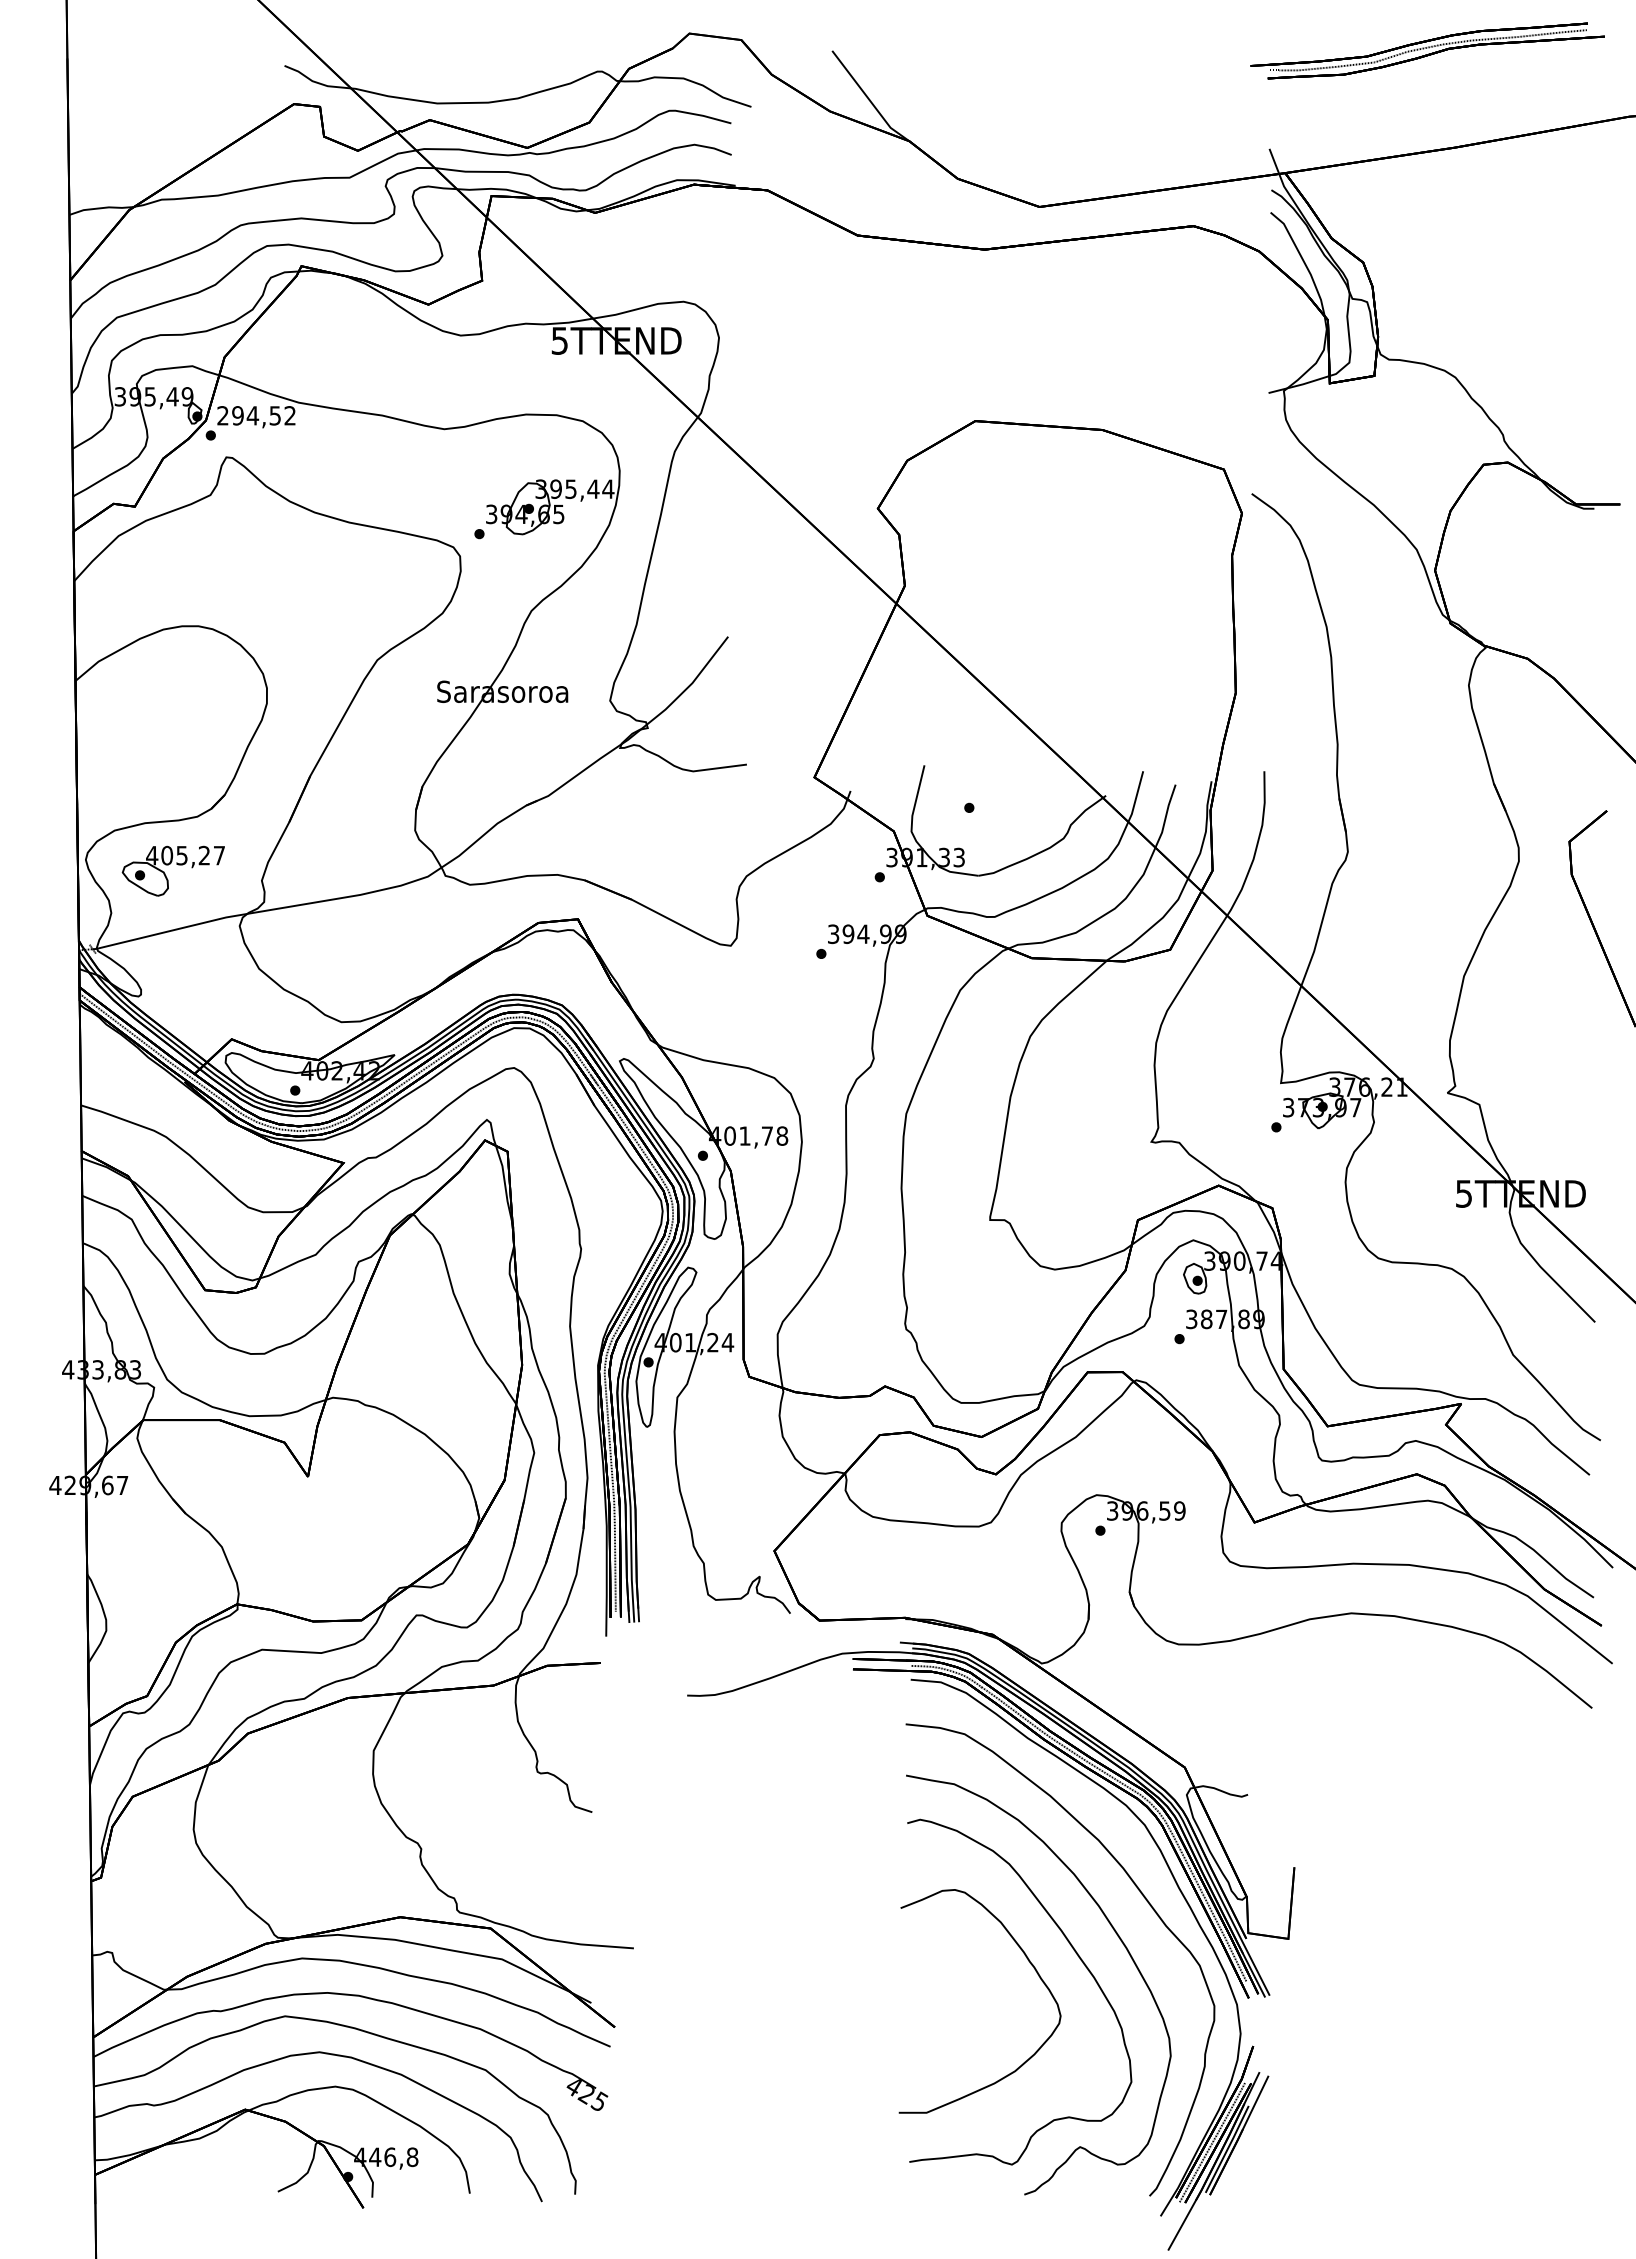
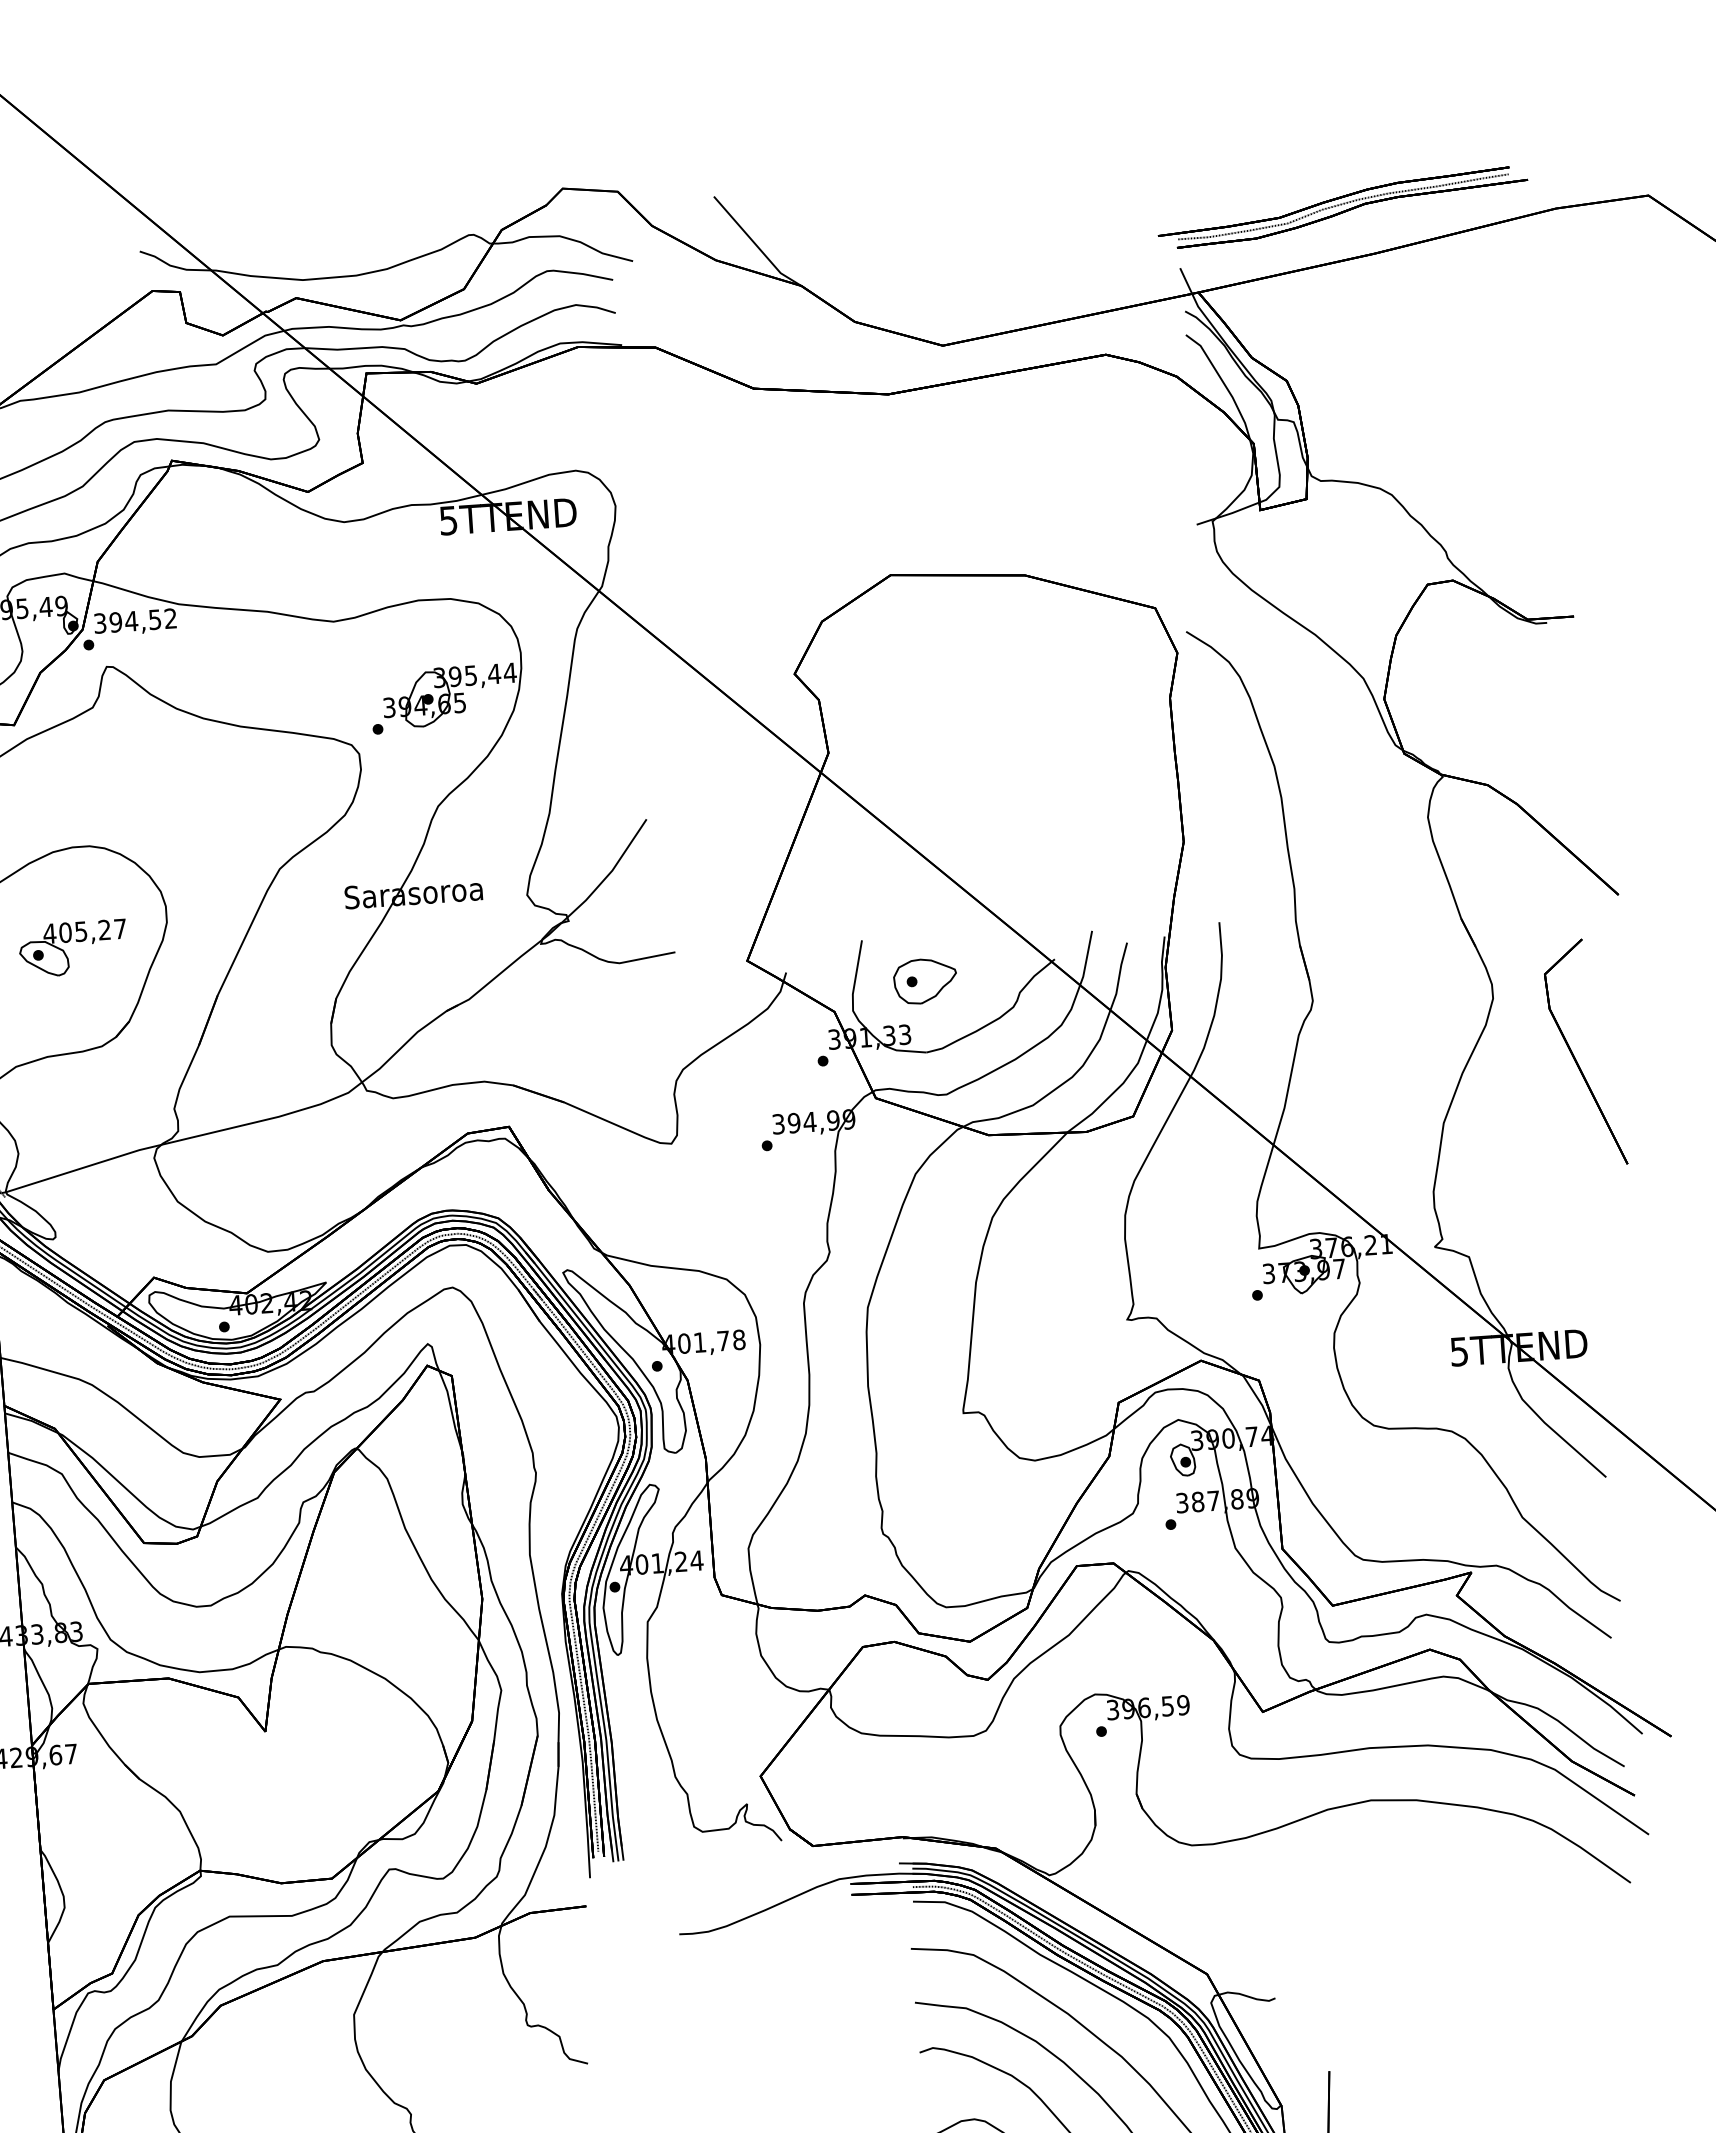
part: (1427, 50) -> (1342, 207), moved
text: (222, 415) -> (99, 623), 294,52 -> 394,52
part: (981, 807) -> (924, 980), added
part: (170, 864) -> (69, 941), moved

